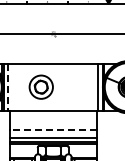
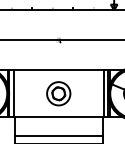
part: (40, 86) -> (57, 93), moved
line: (8, 87) -> (13, 94), dashed -> solid
line: (53, 129) -> (58, 136), dashed -> solid

